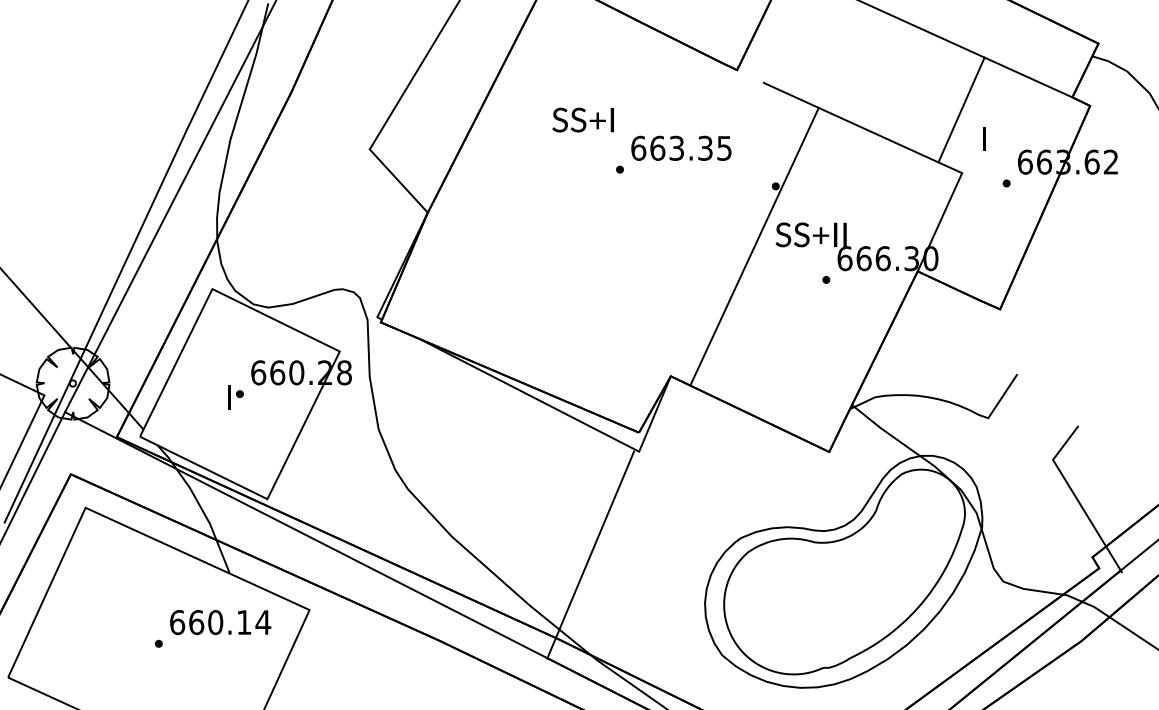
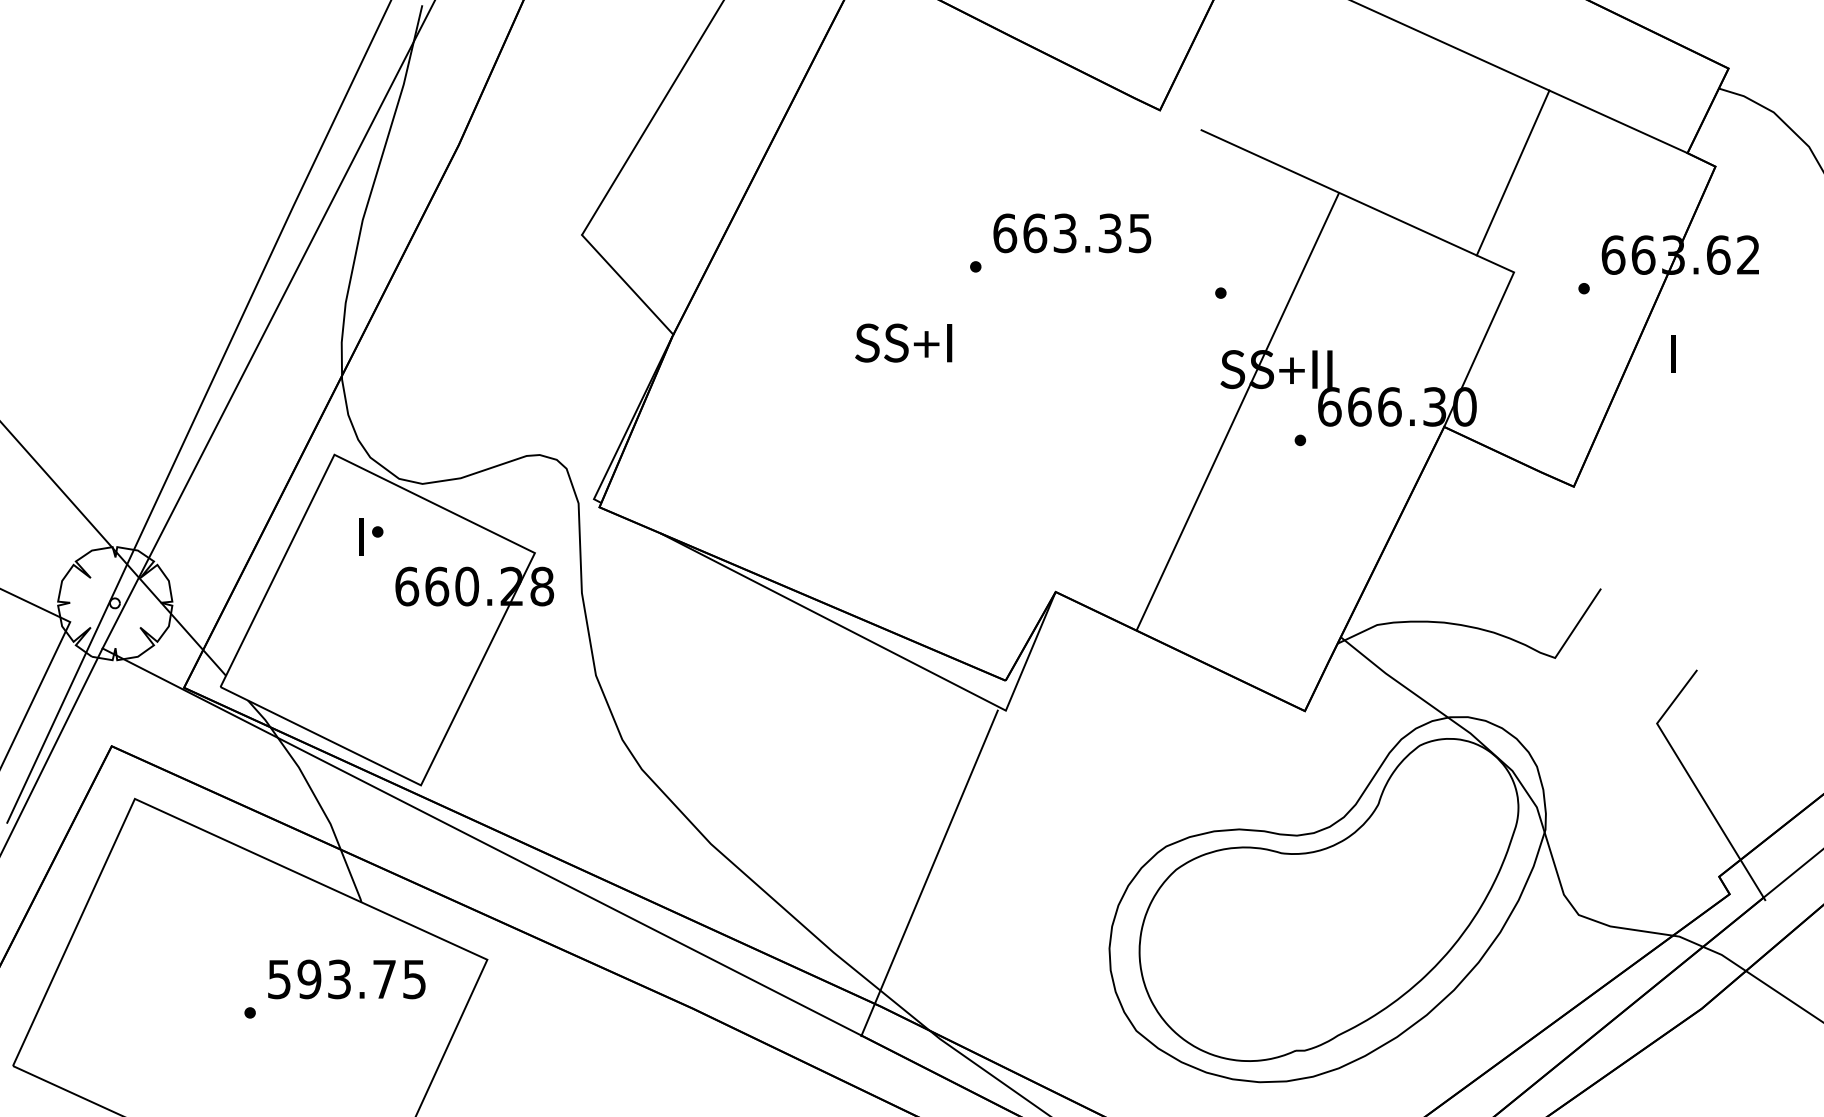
text: (582, 119) -> (902, 342), moved
text: (984, 138) -> (1673, 353), moved
line: (754, 246) -> (1237, 411), moved
part: (235, 397) -> (370, 537), moved
text: (220, 622) -> (347, 979), 660.14 -> 593.75

